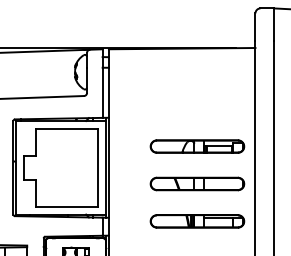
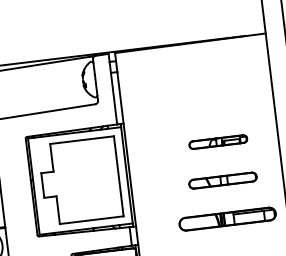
part: (197, 146) -> (218, 142), size x0.6
part: (197, 183) -> (222, 180), size x0.7

